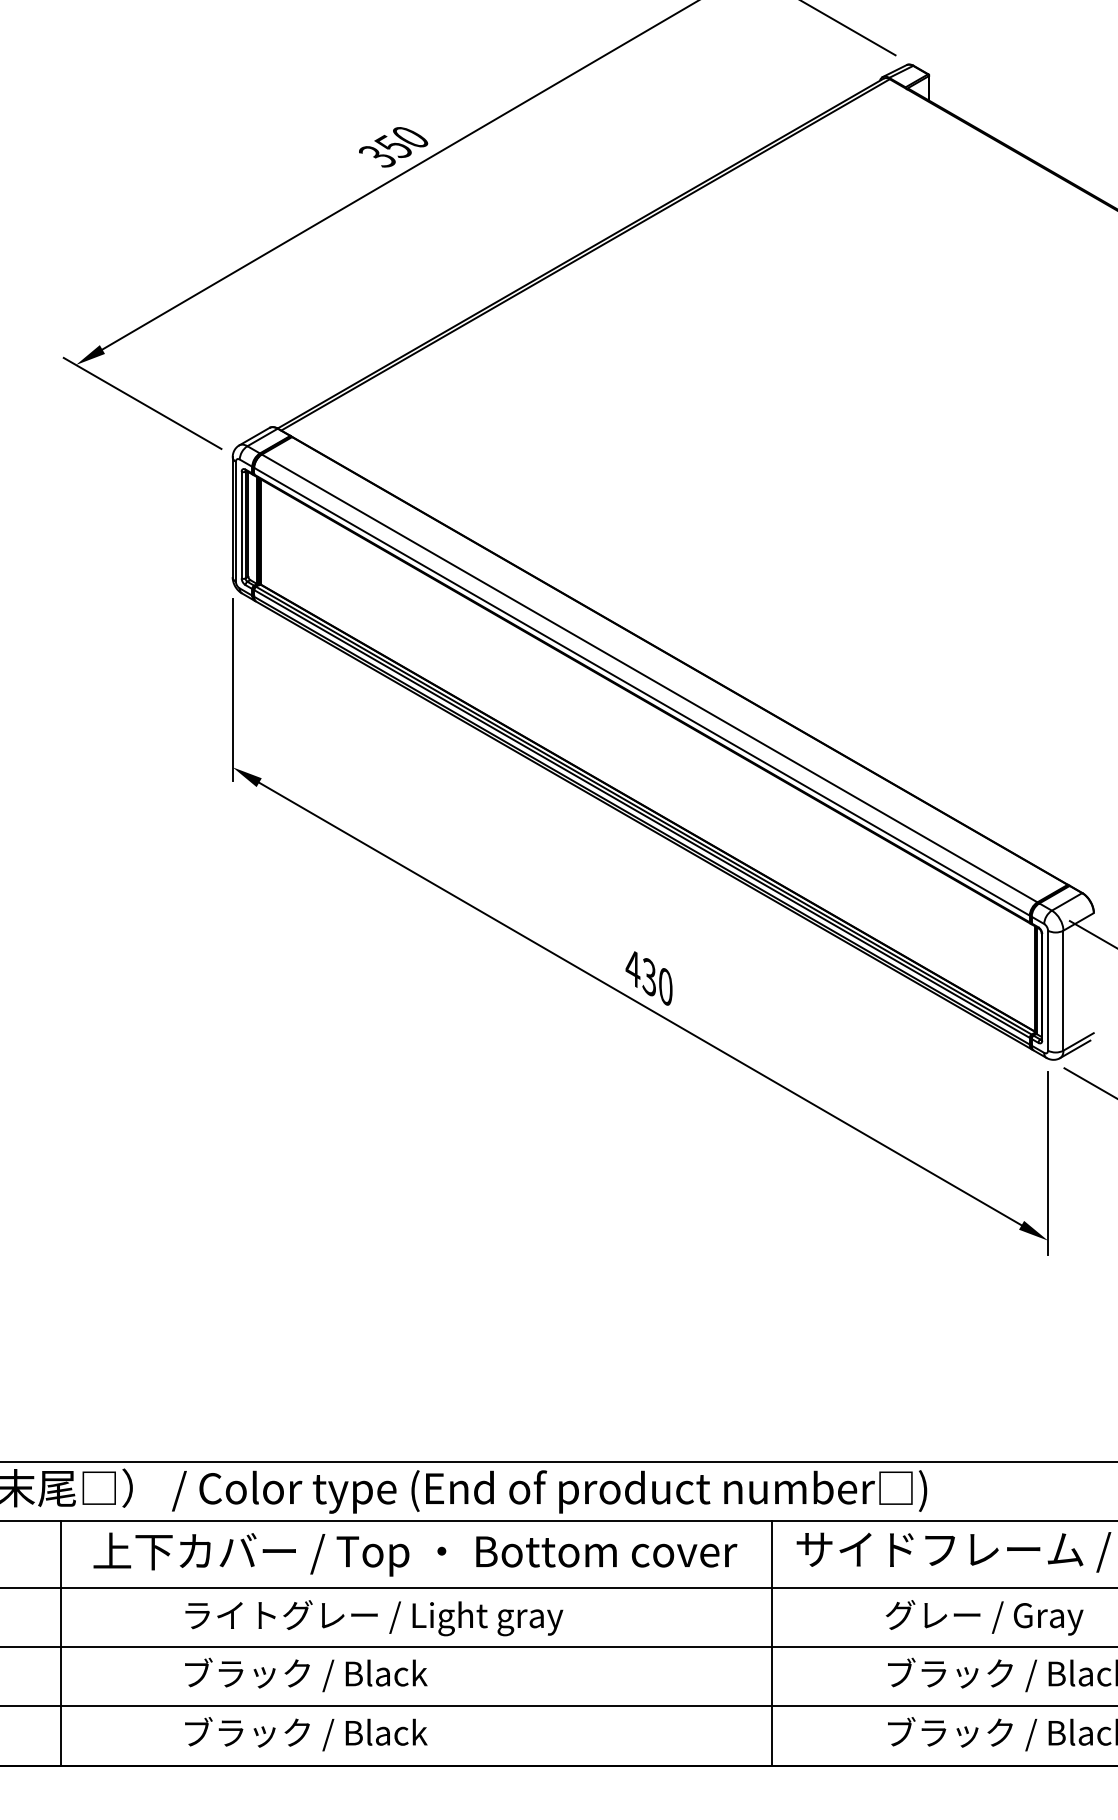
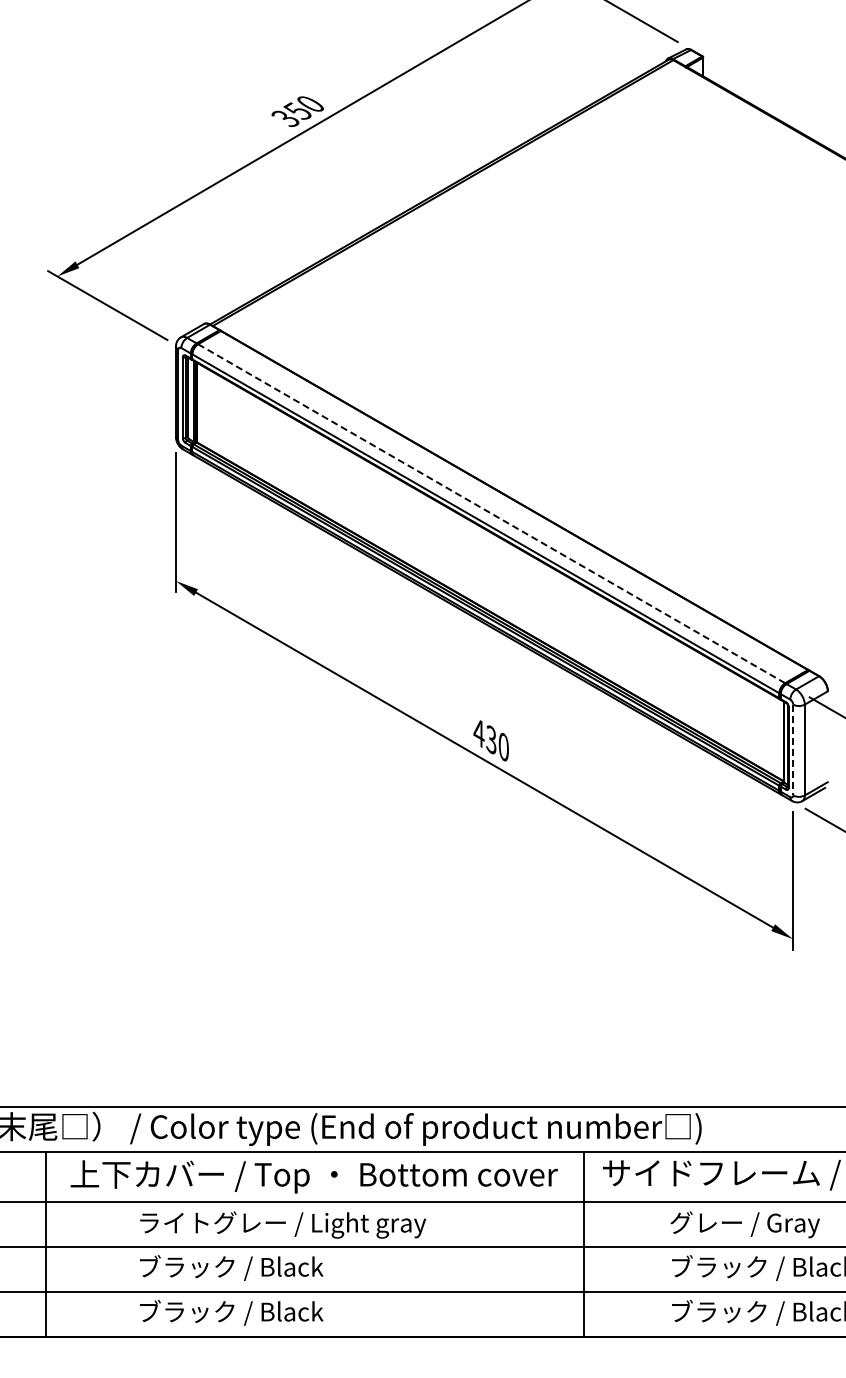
line: (649, 678) -> (491, 513), solid -> dashed
line: (1048, 991) -> (793, 750), solid -> dashed

